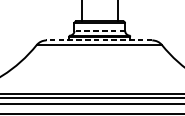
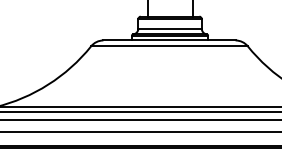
line: (100, 30) -> (170, 28), dashed -> solid
line: (99, 40) -> (169, 40), dashed -> solid

